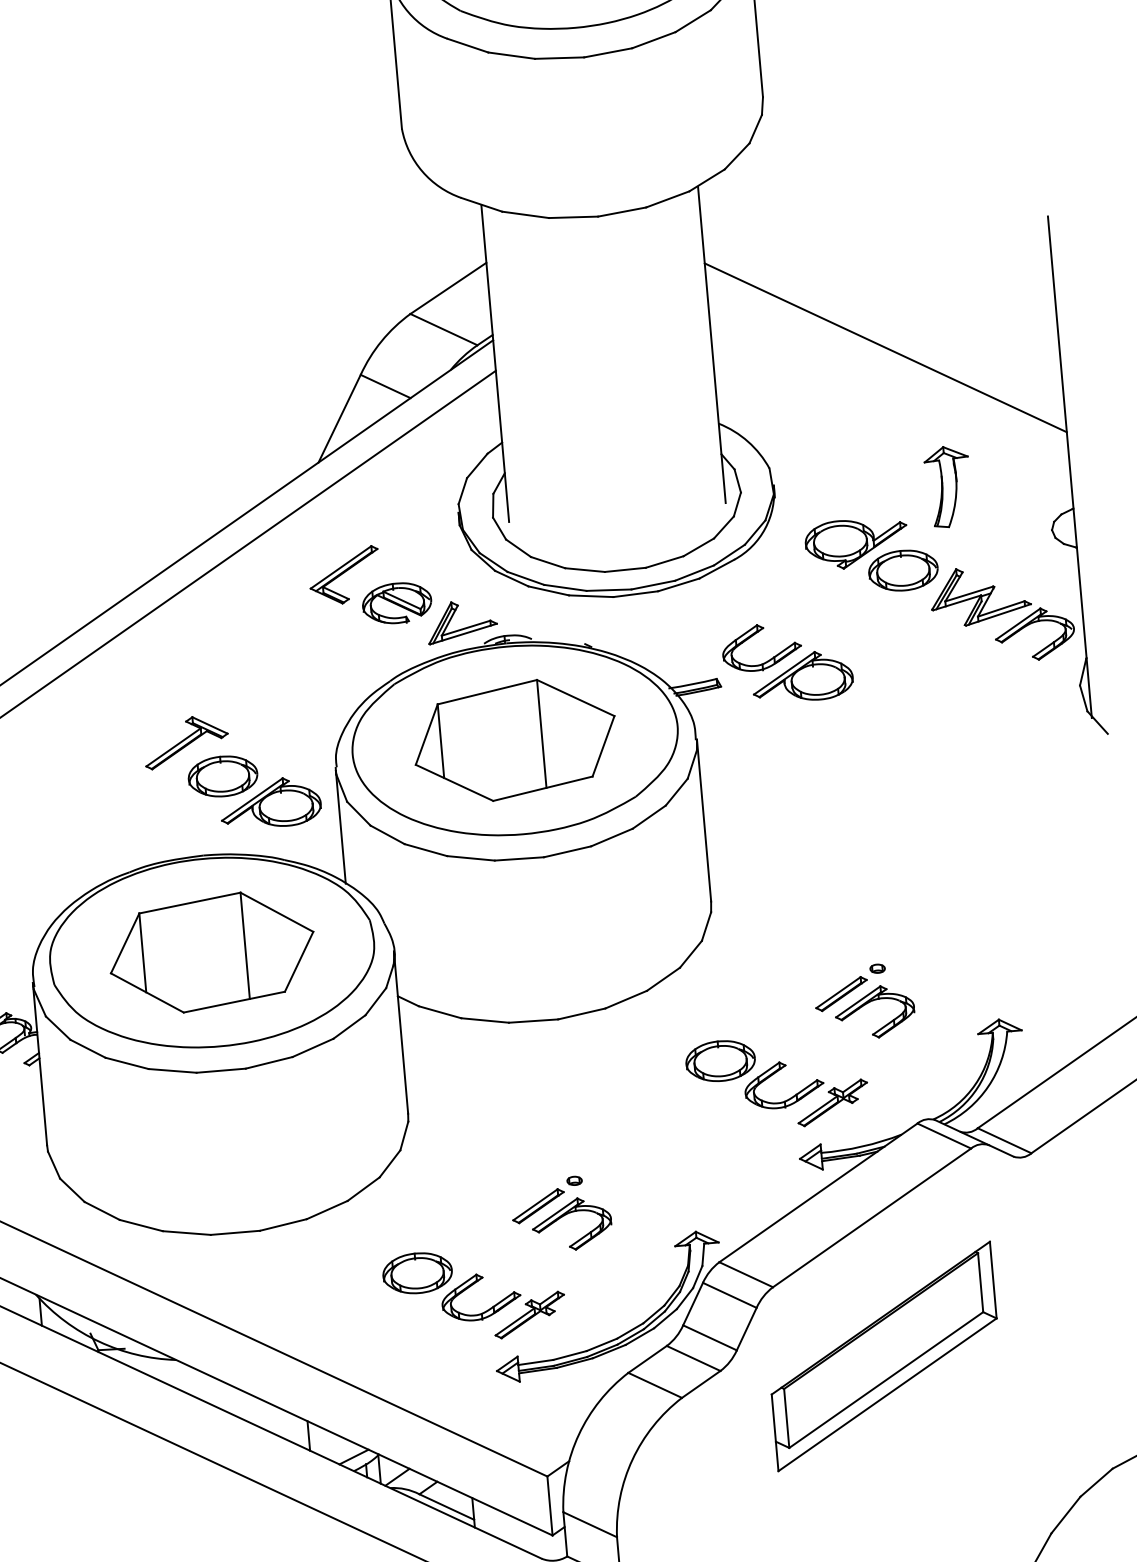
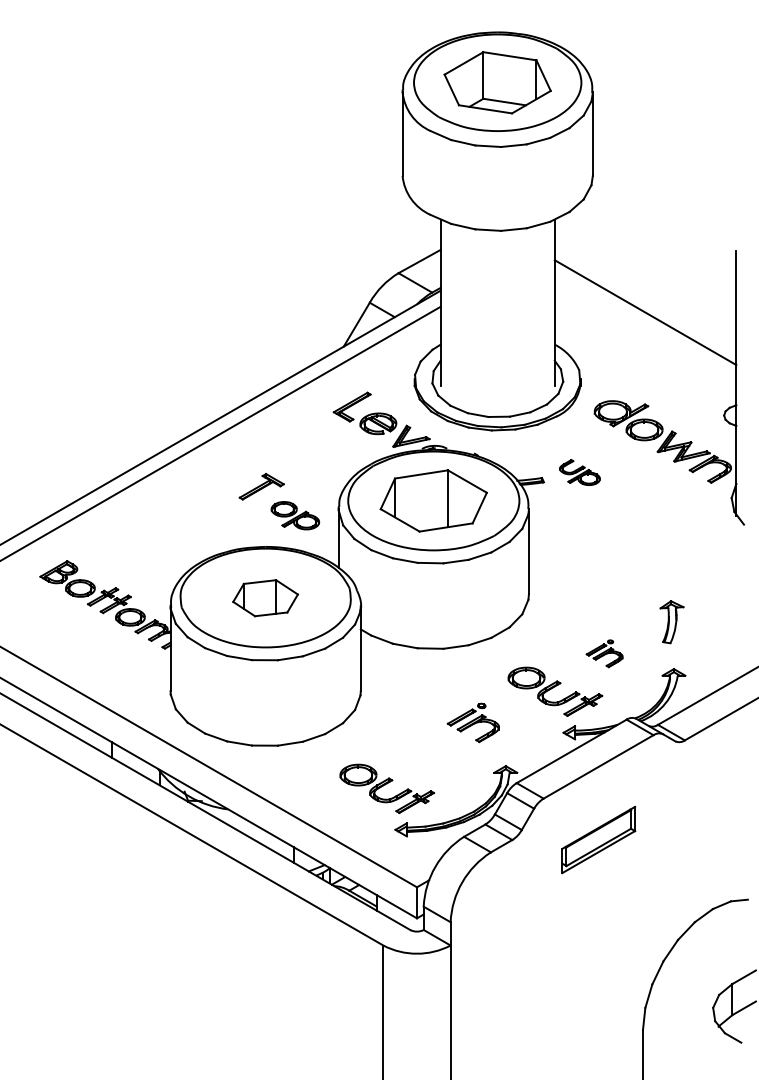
part: (947, 487) -> (671, 622), moved
part: (786, 662) -> (579, 472), size x0.6
part: (255, 791) -> (295, 515), size x0.7
part: (211, 953) -> (265, 598), size x0.6
part: (864, 1001) -> (604, 653), size x0.7
part: (559, 1213) -> (472, 722), moved
part: (883, 1355) -> (598, 839), size x0.6

